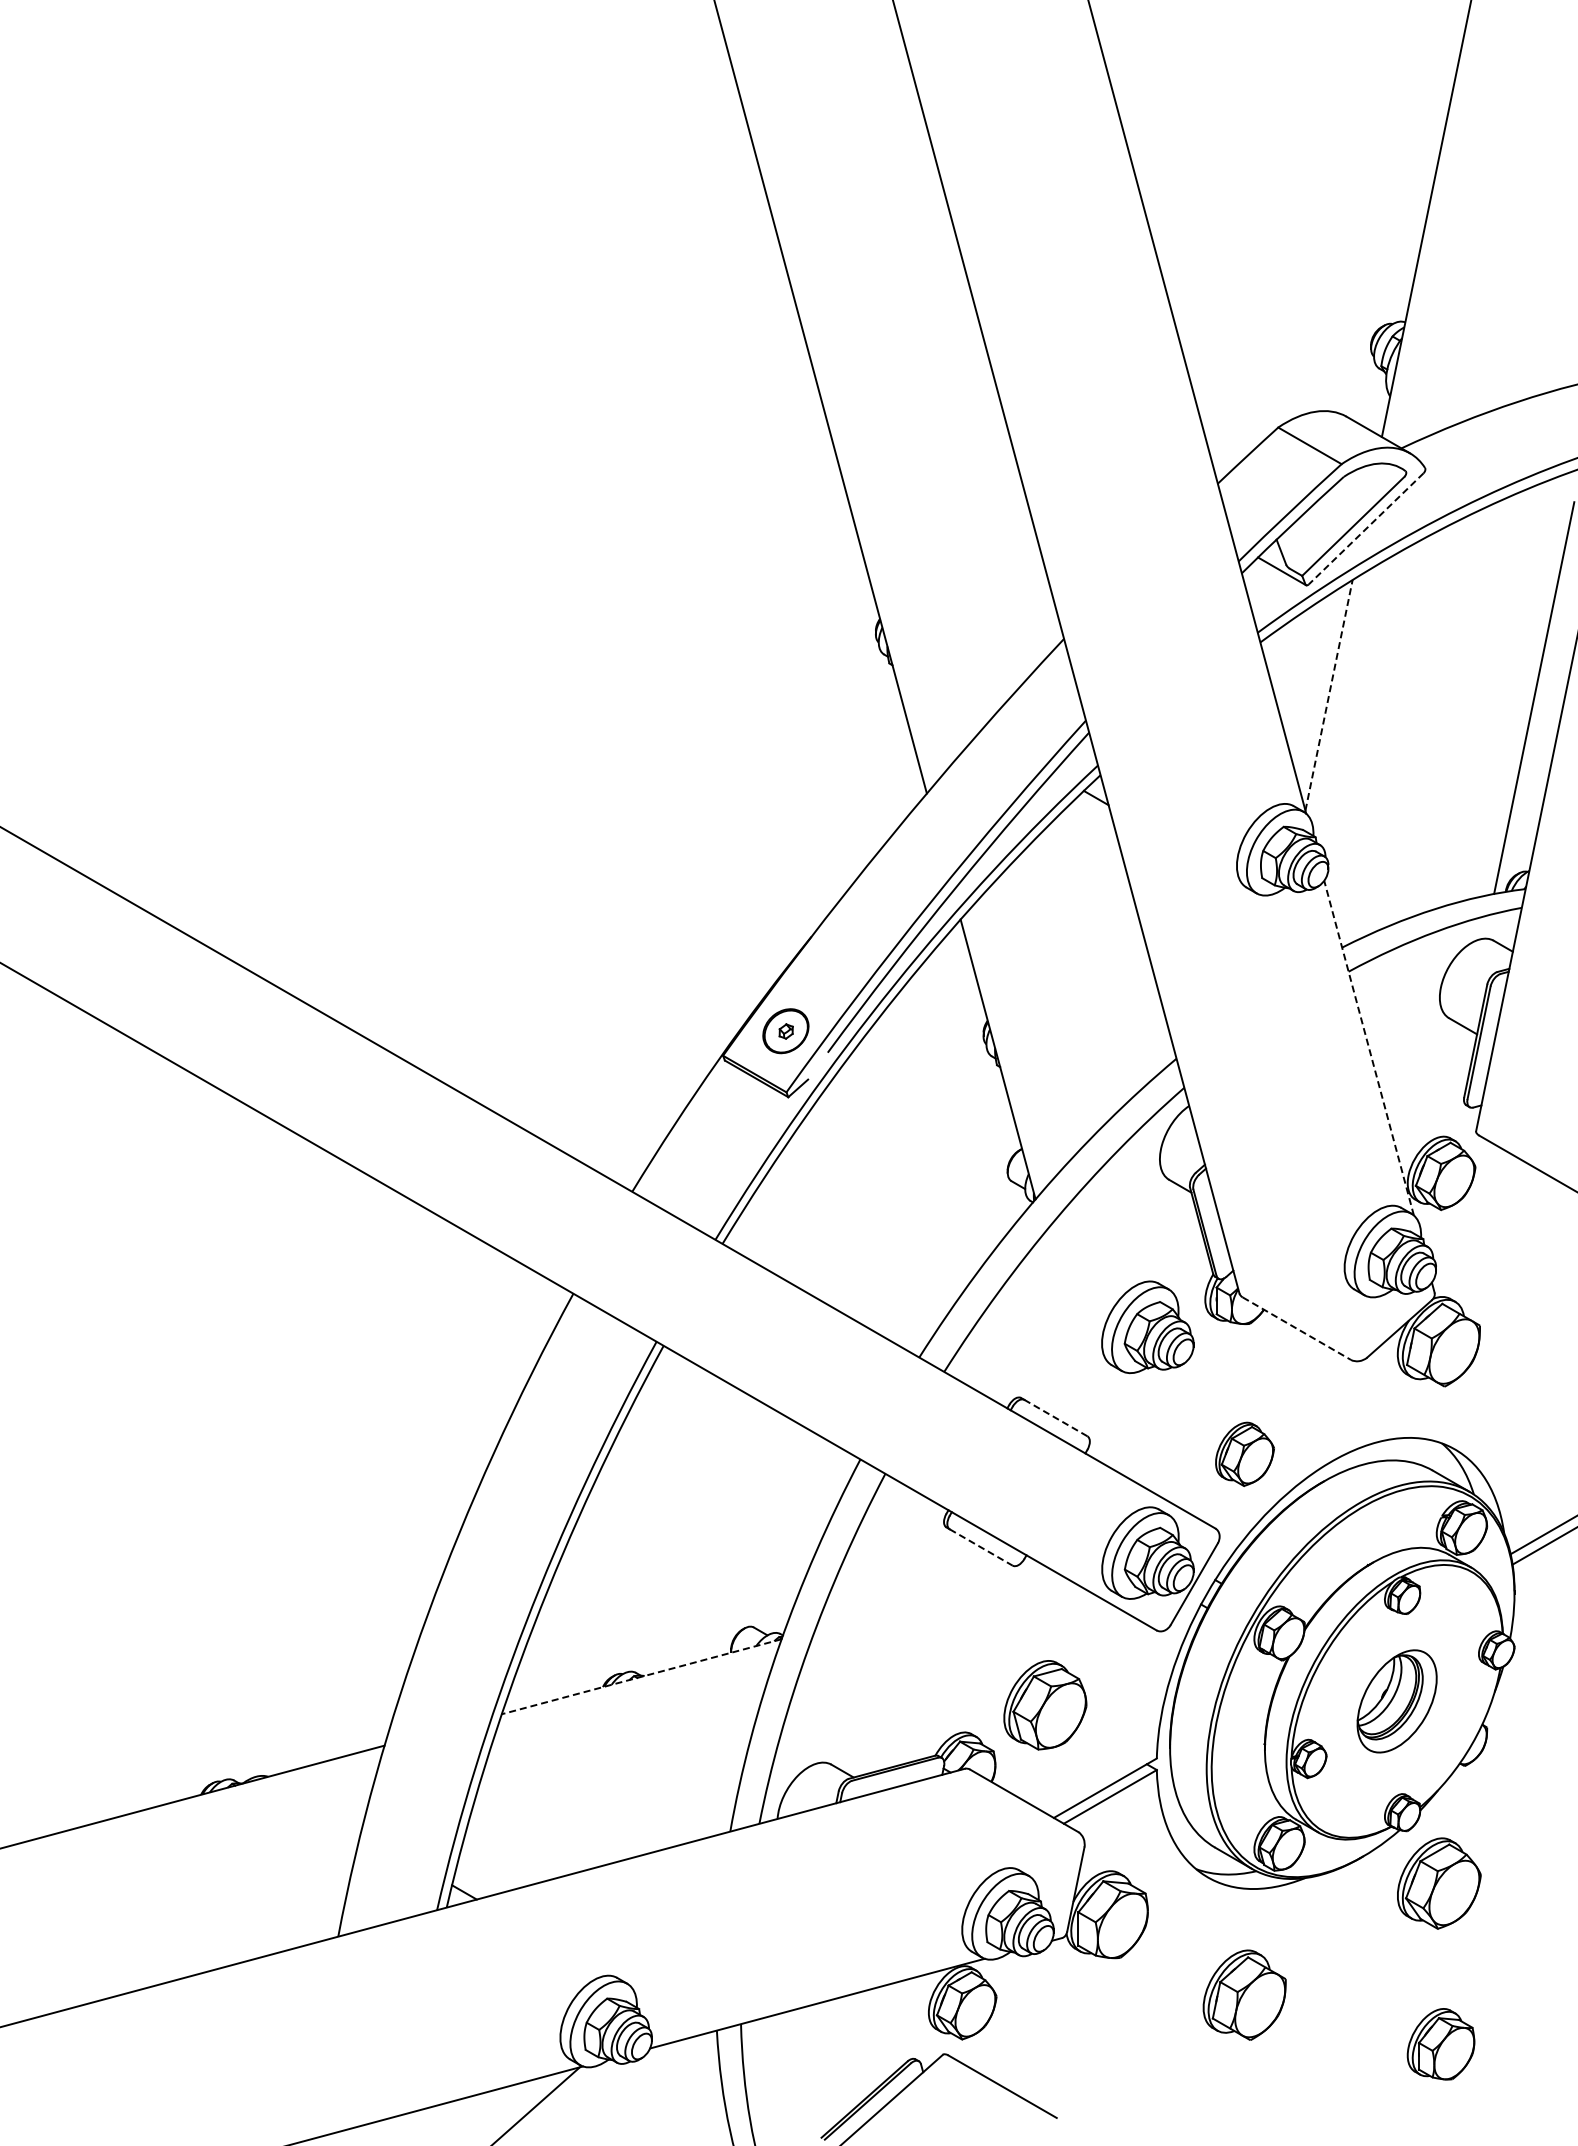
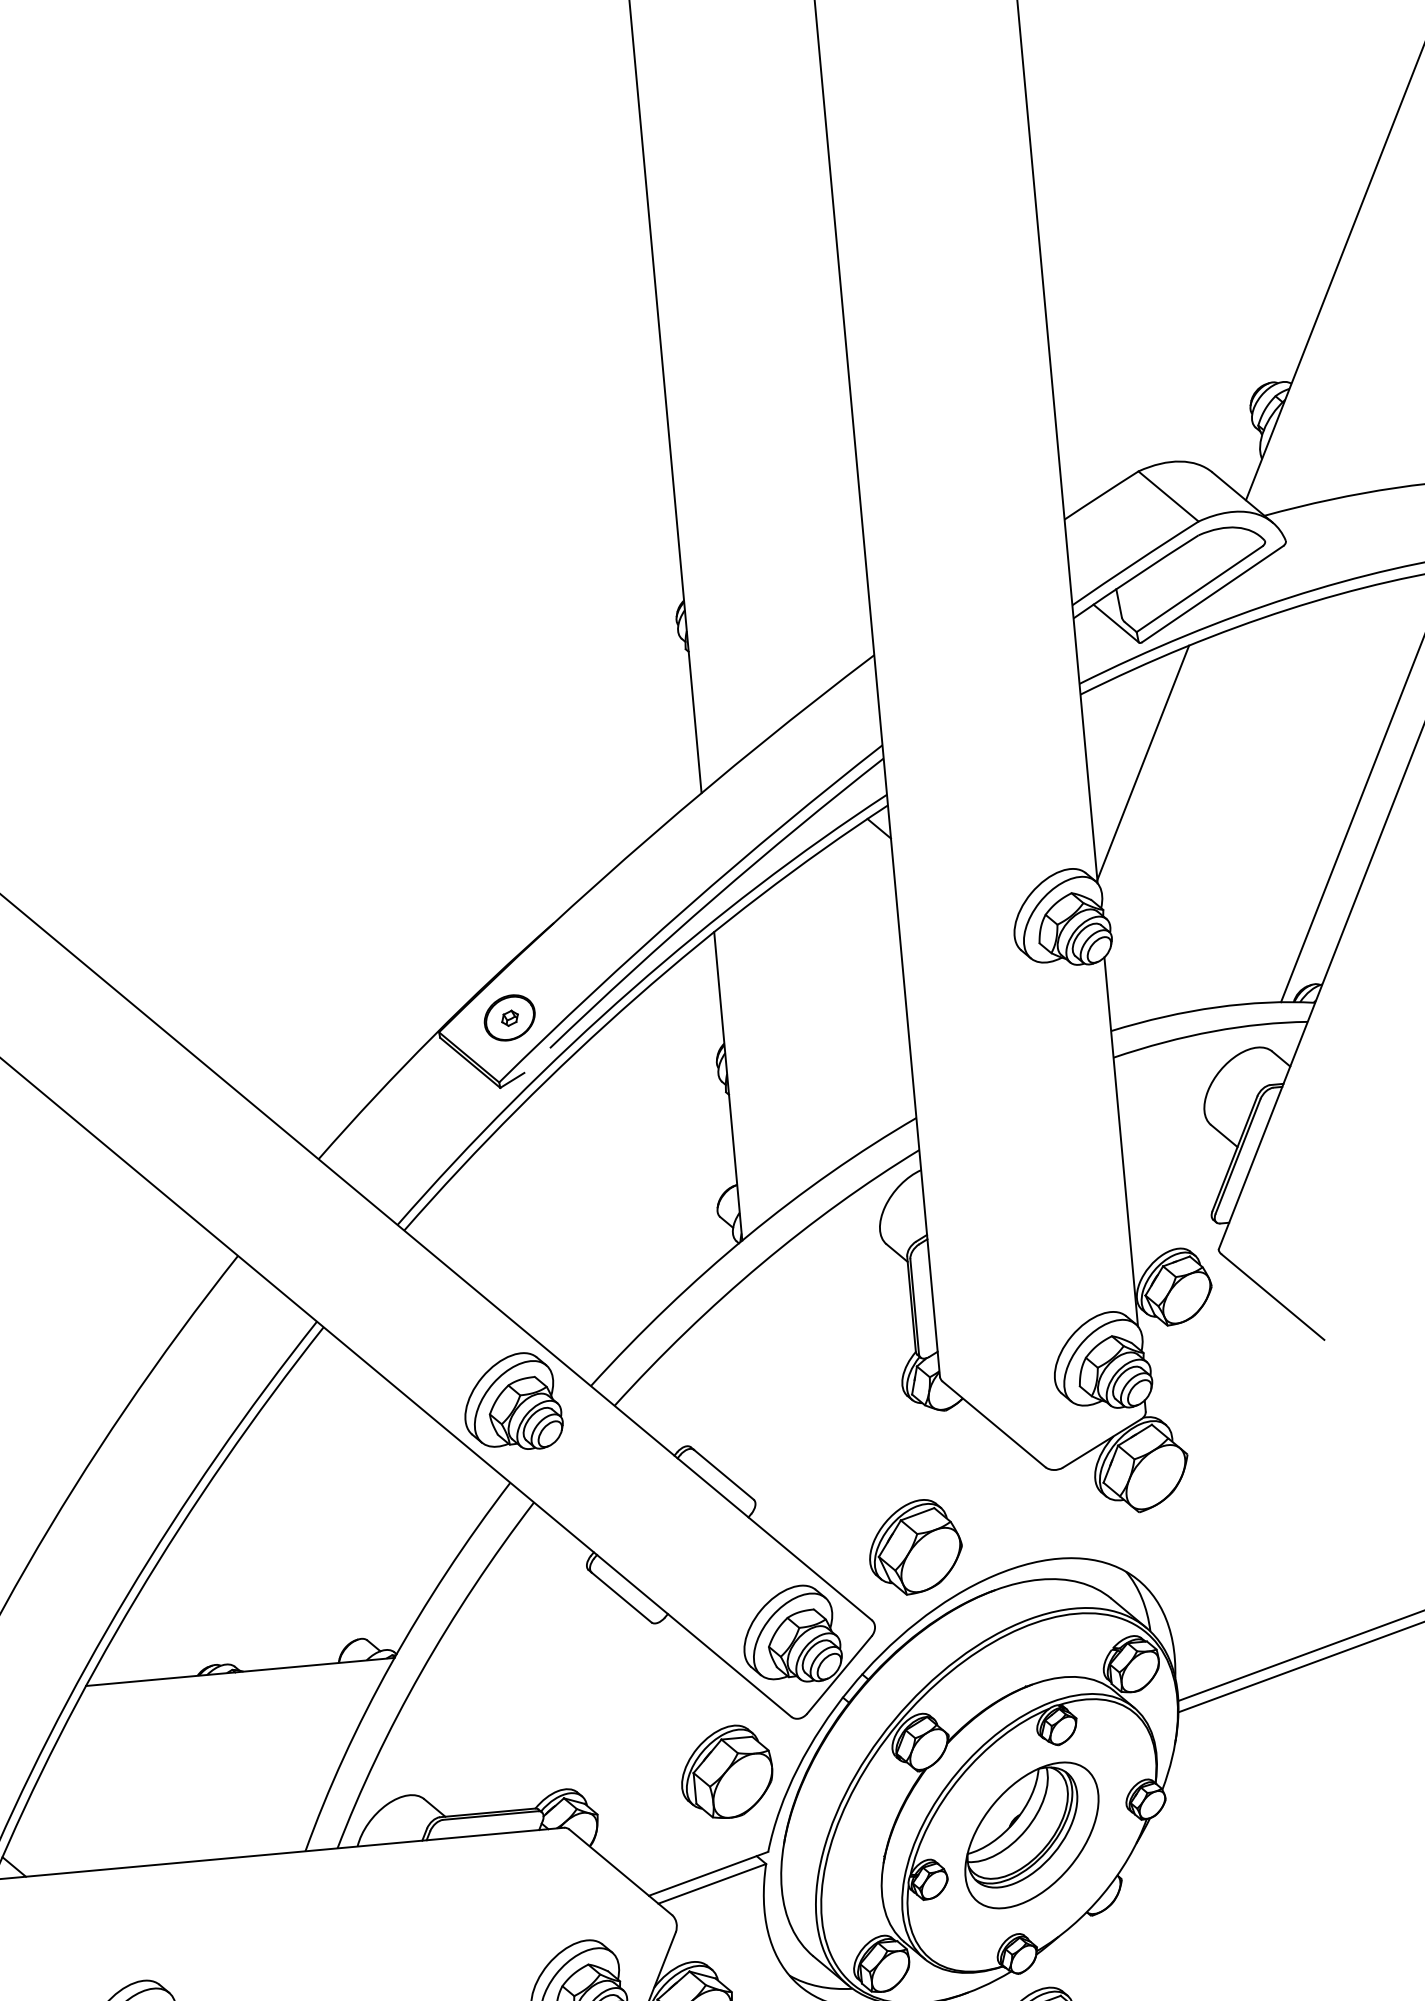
line: (1366, 528) -> (1213, 593), dashed -> solid
line: (1329, 695) -> (1143, 763), dashed -> solid
line: (1368, 1047) -> (1120, 1141), dashed -> solid
part: (1147, 1327) -> (516, 1401), moved
line: (1297, 1328) -> (994, 1424), dashed -> solid
line: (1055, 1417) -> (723, 1474), dashed -> solid
part: (1244, 1454) -> (915, 1547), size x1.43
line: (981, 1547) -> (621, 1597), dashed -> solid
line: (641, 1676) -> (240, 1671), dashed -> solid
part: (1396, 1701) -> (1031, 1835), size x1.43
part: (1045, 1705) -> (728, 1772), moved

